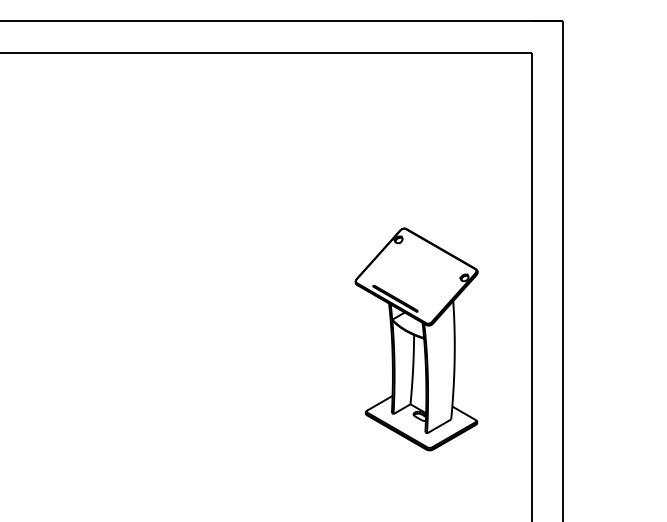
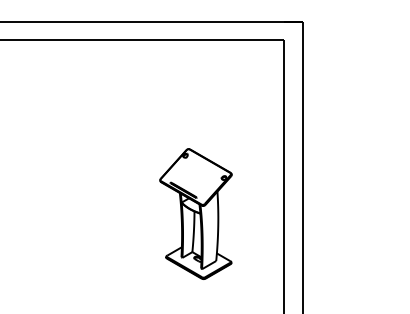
part: (415, 338) -> (195, 213), moved

